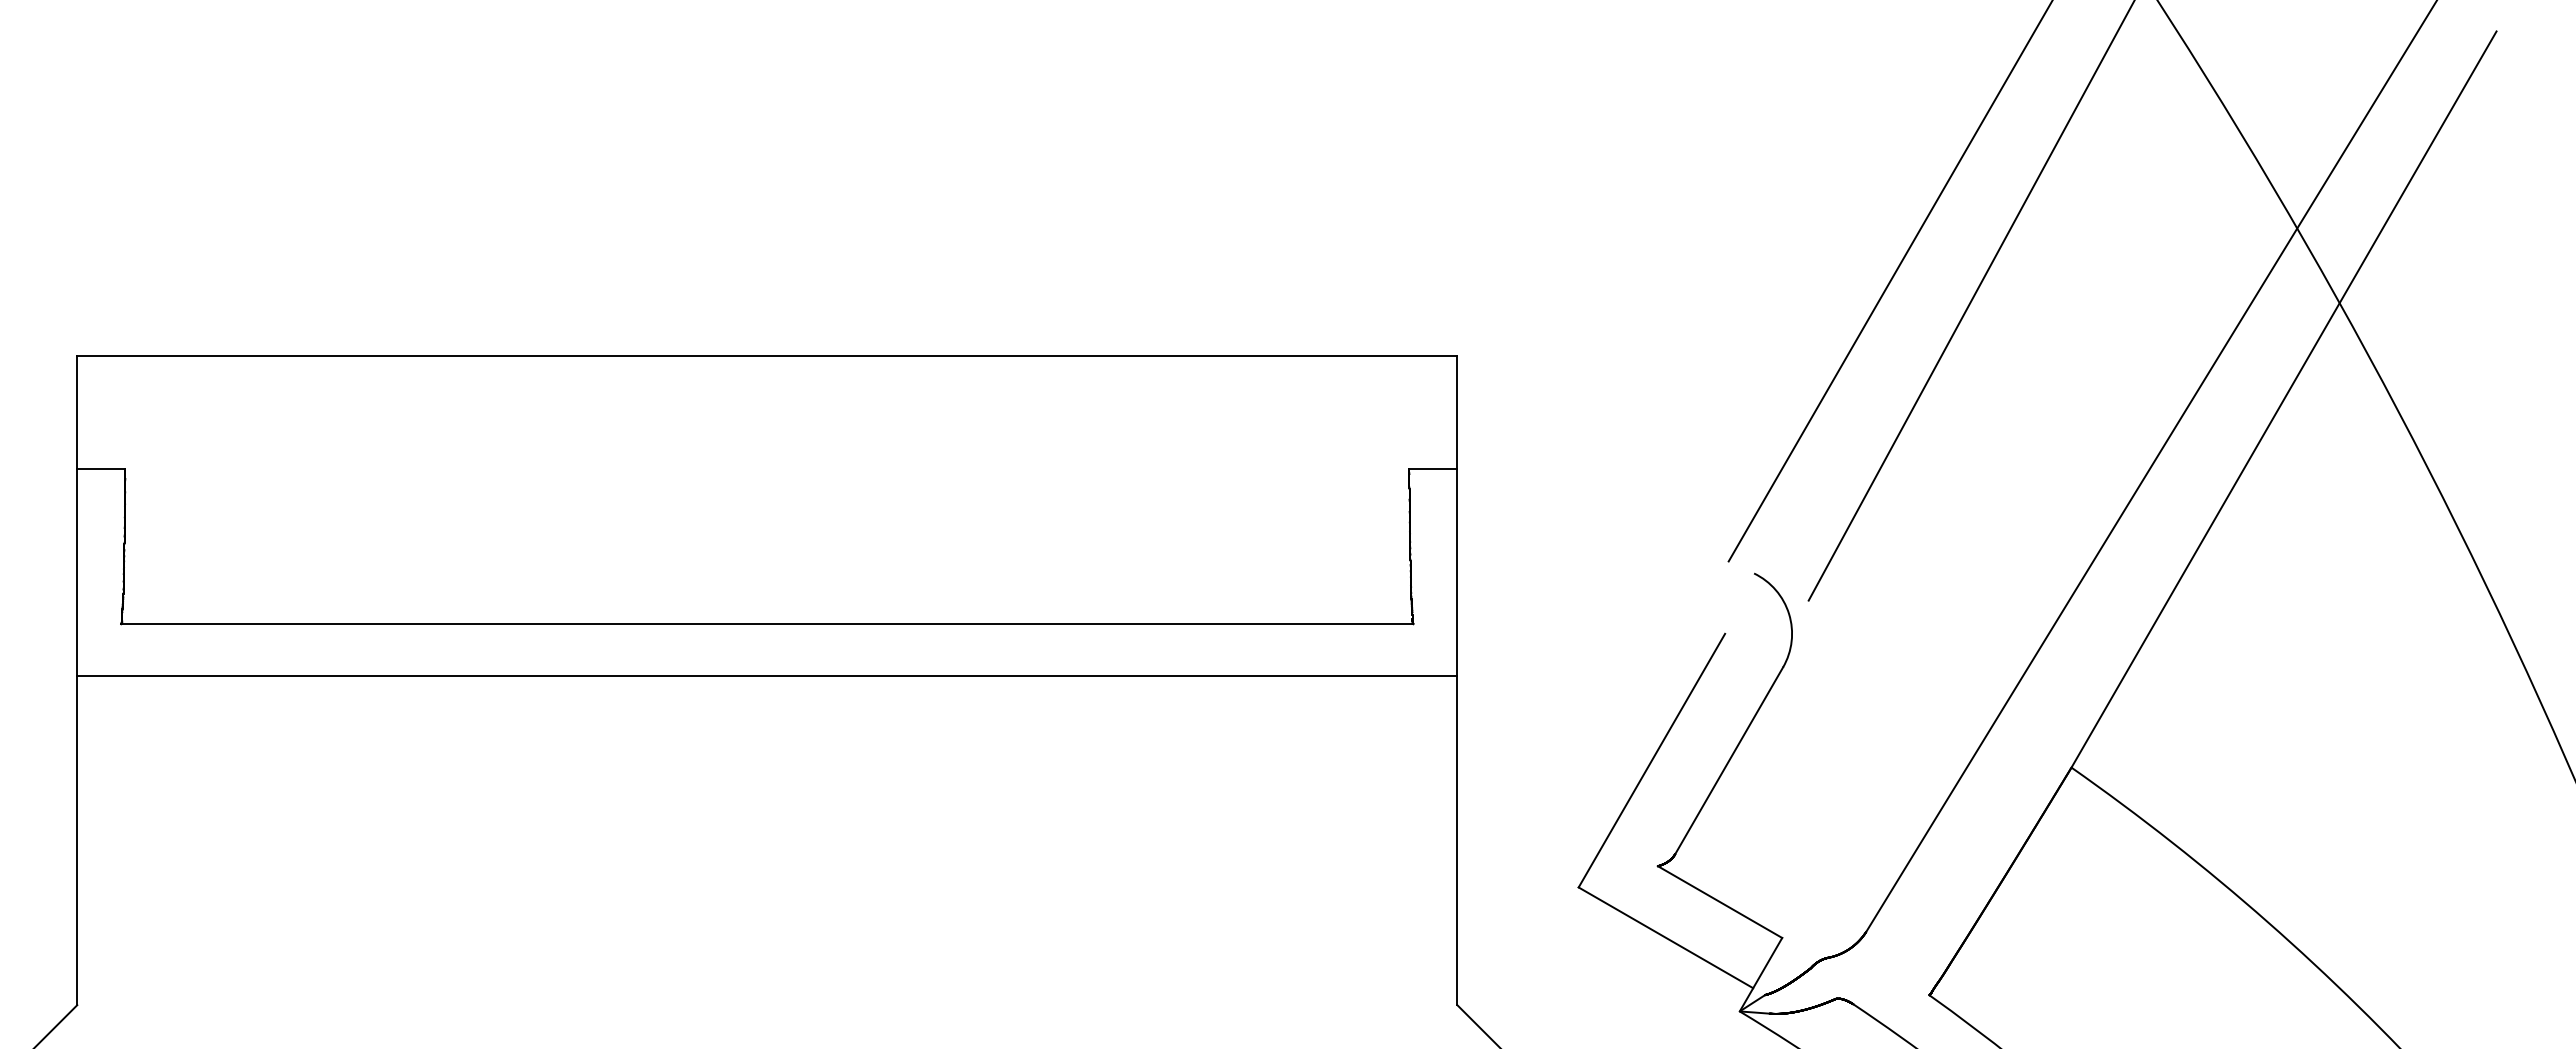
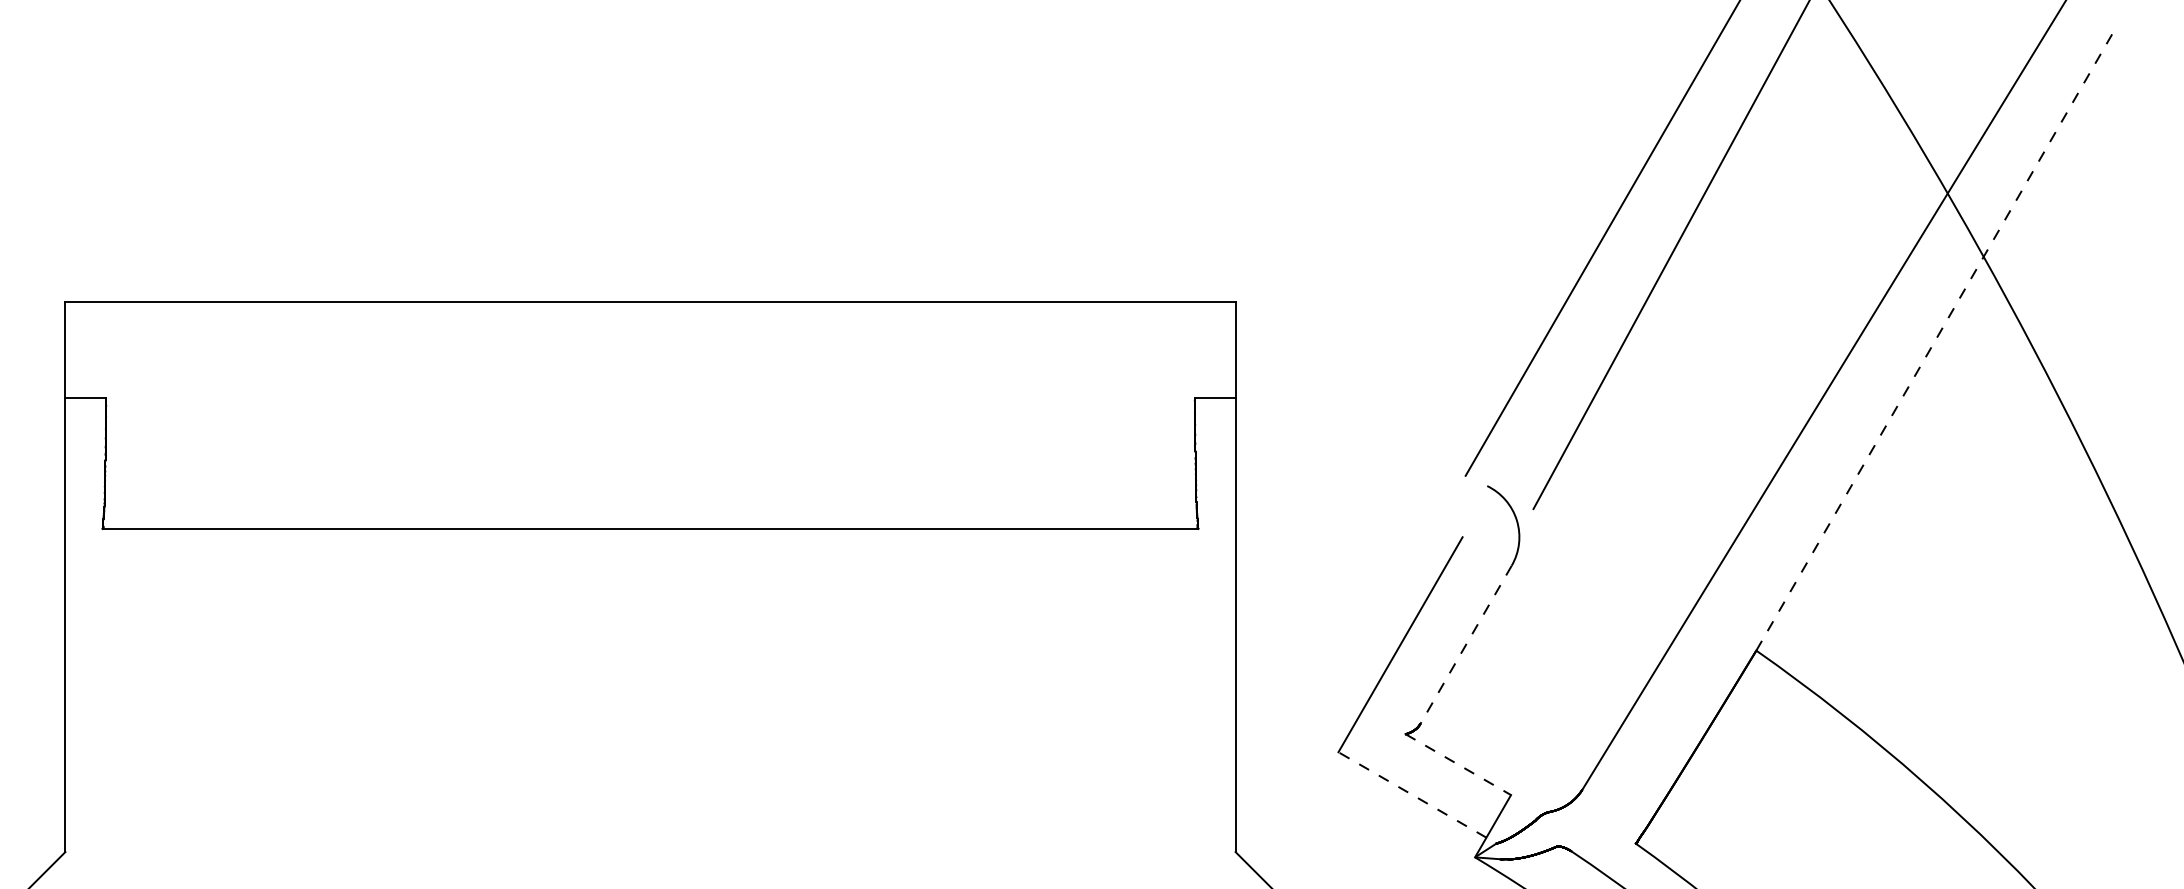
line: (2284, 399) -> (1936, 338), solid -> dashed
line: (767, 675) -> (650, 572), removed
line: (1729, 760) -> (1466, 644), solid -> dashed
line: (1720, 902) -> (1458, 765), solid -> dashed
line: (1665, 937) -> (1412, 794), solid -> dashed

